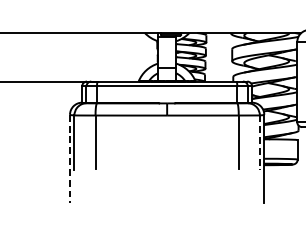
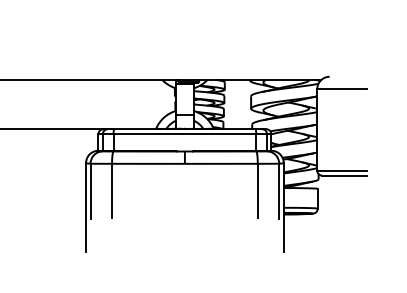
line: (260, 142) -> (279, 191), dashed -> solid
line: (70, 158) -> (86, 207), dashed -> solid

